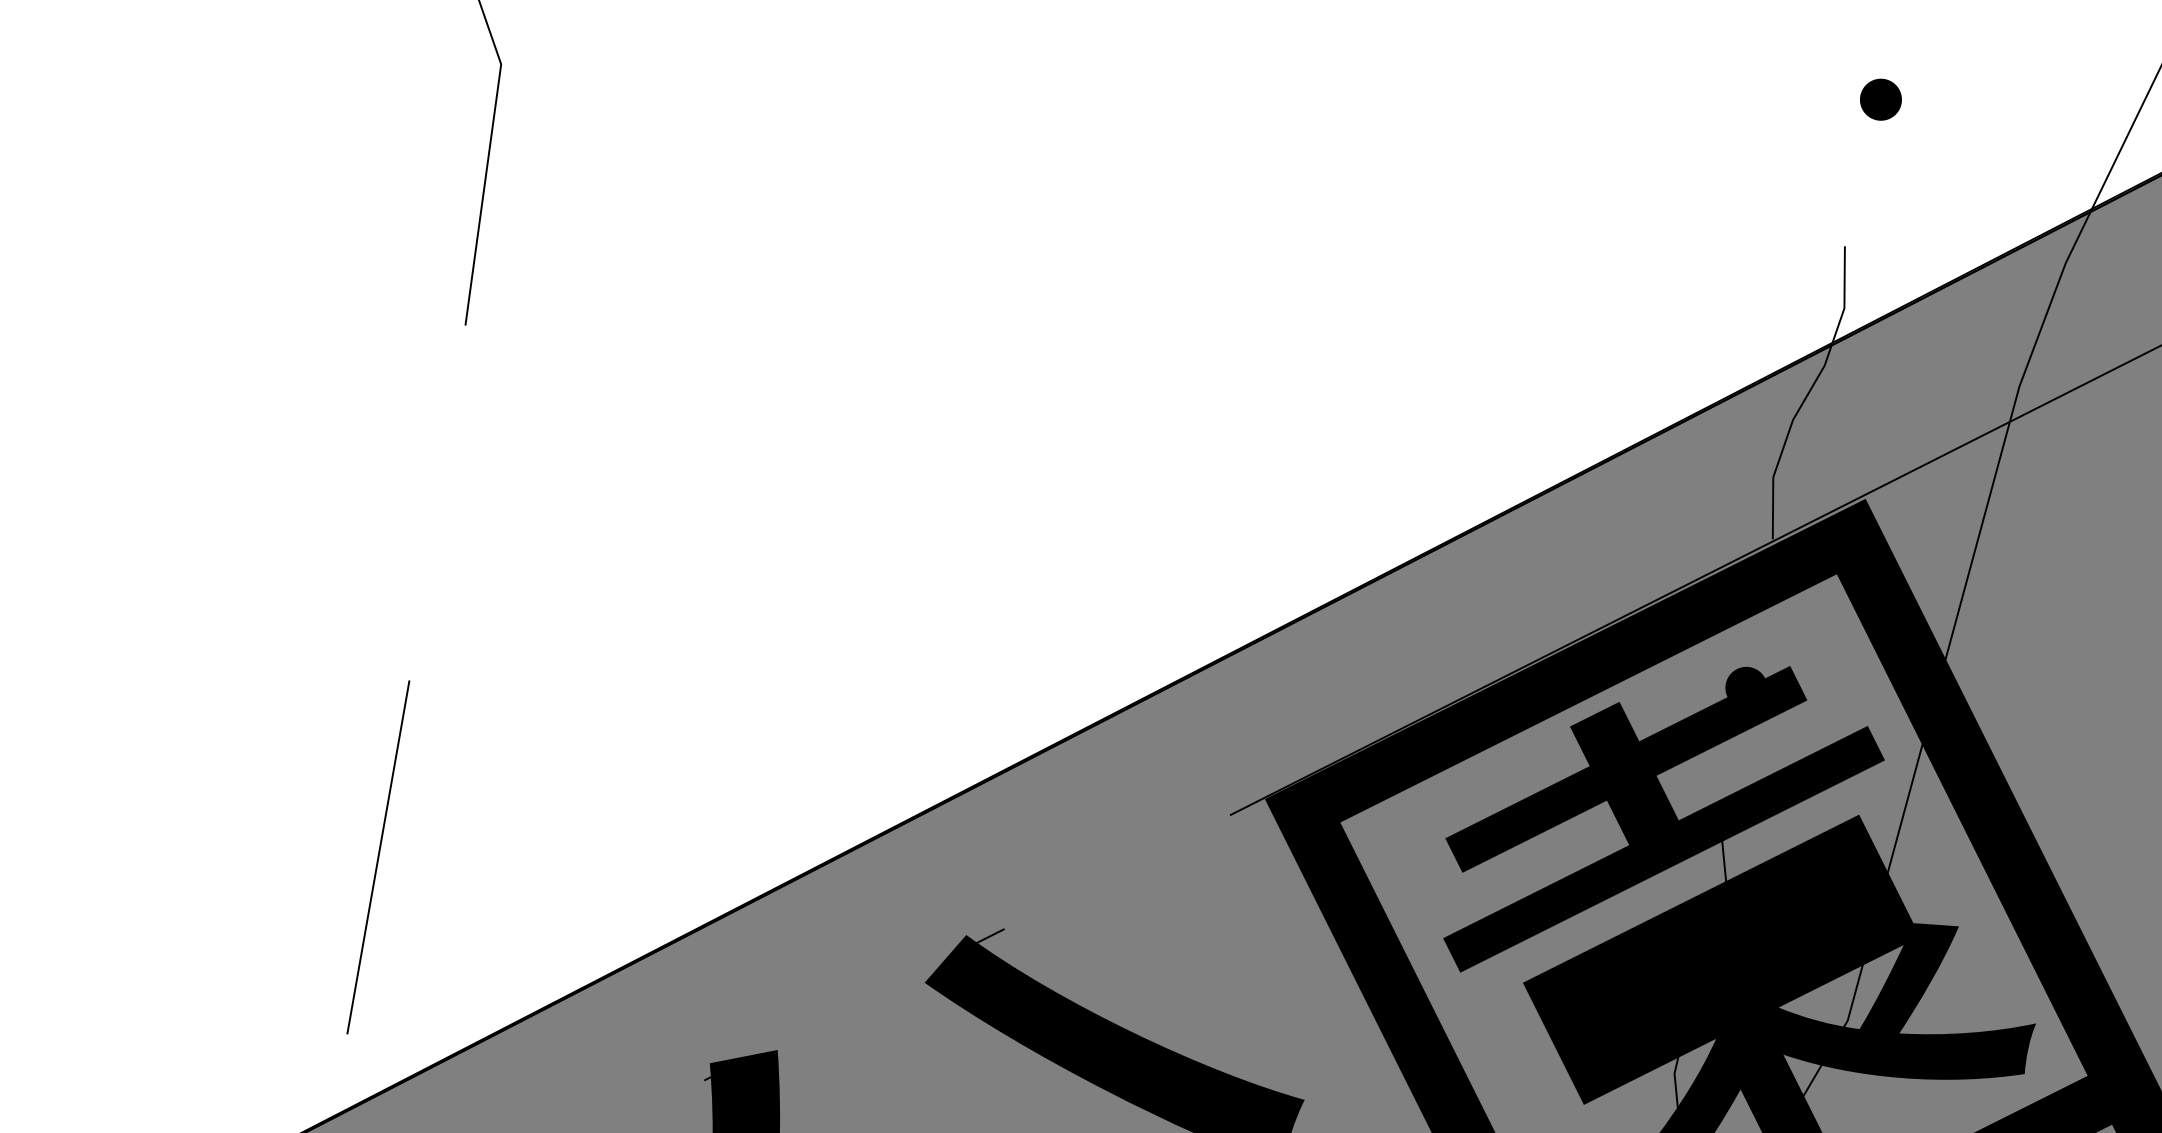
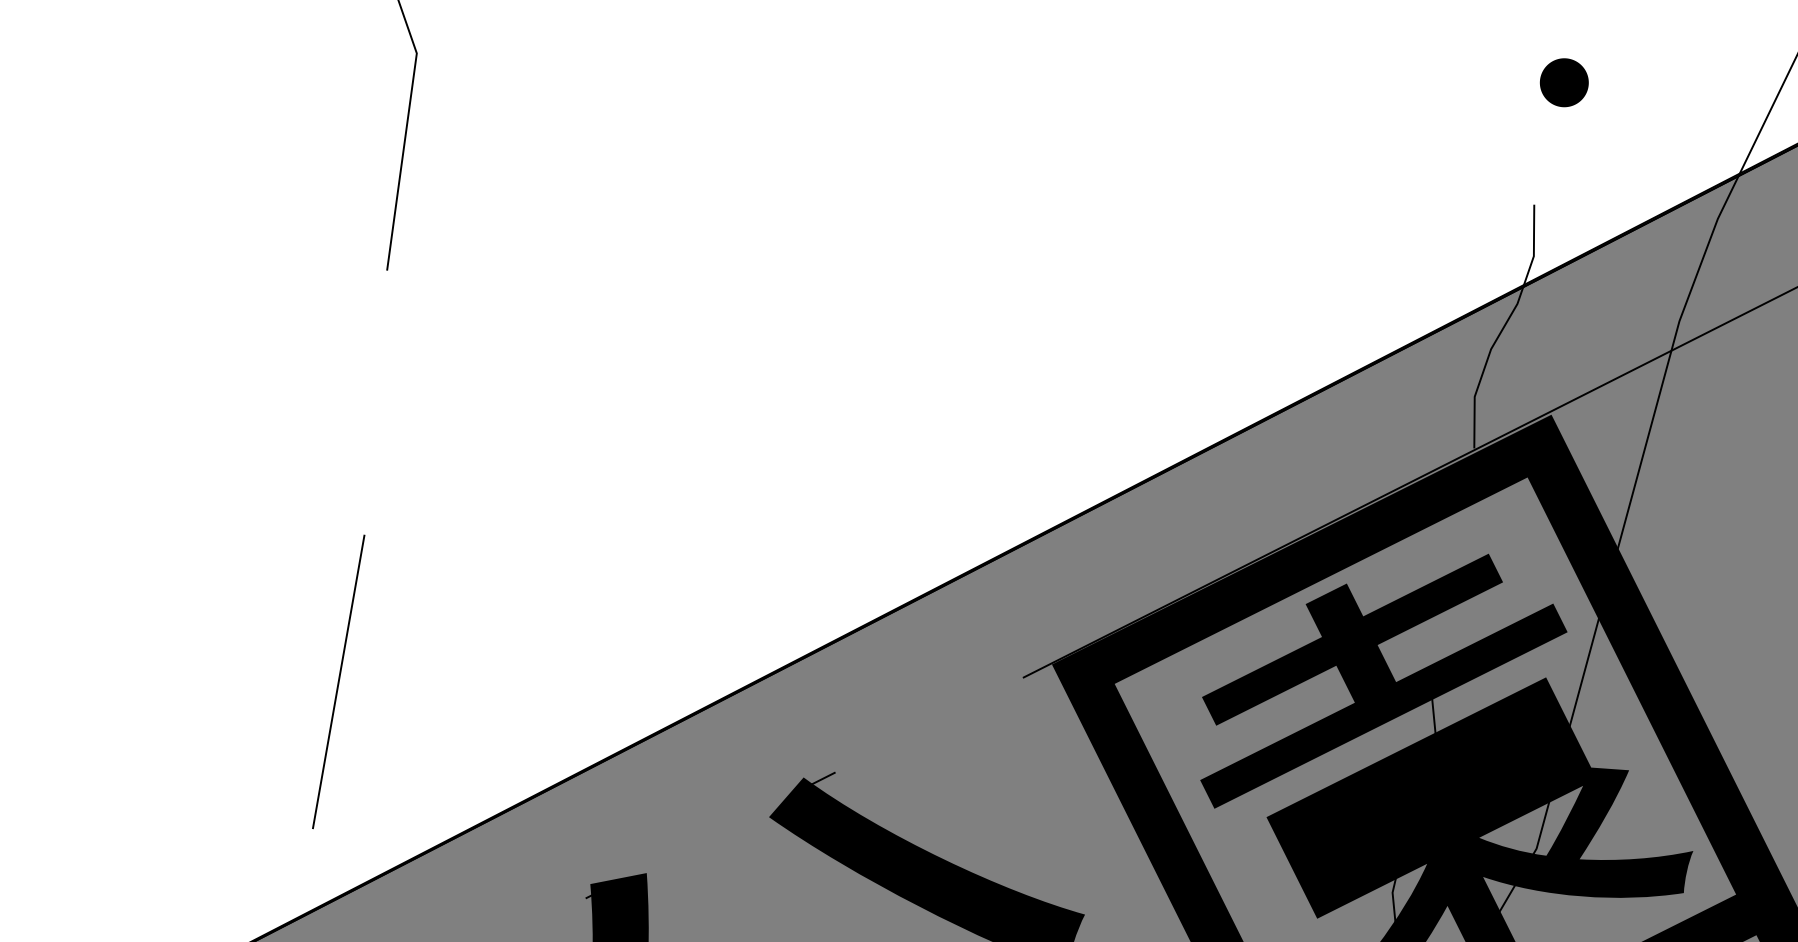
part: (1880, 99) -> (1563, 82), size x1.4
fill: (1745, 687) -> (1451, 571), removed
line: (378, 856) -> (338, 681), moved

